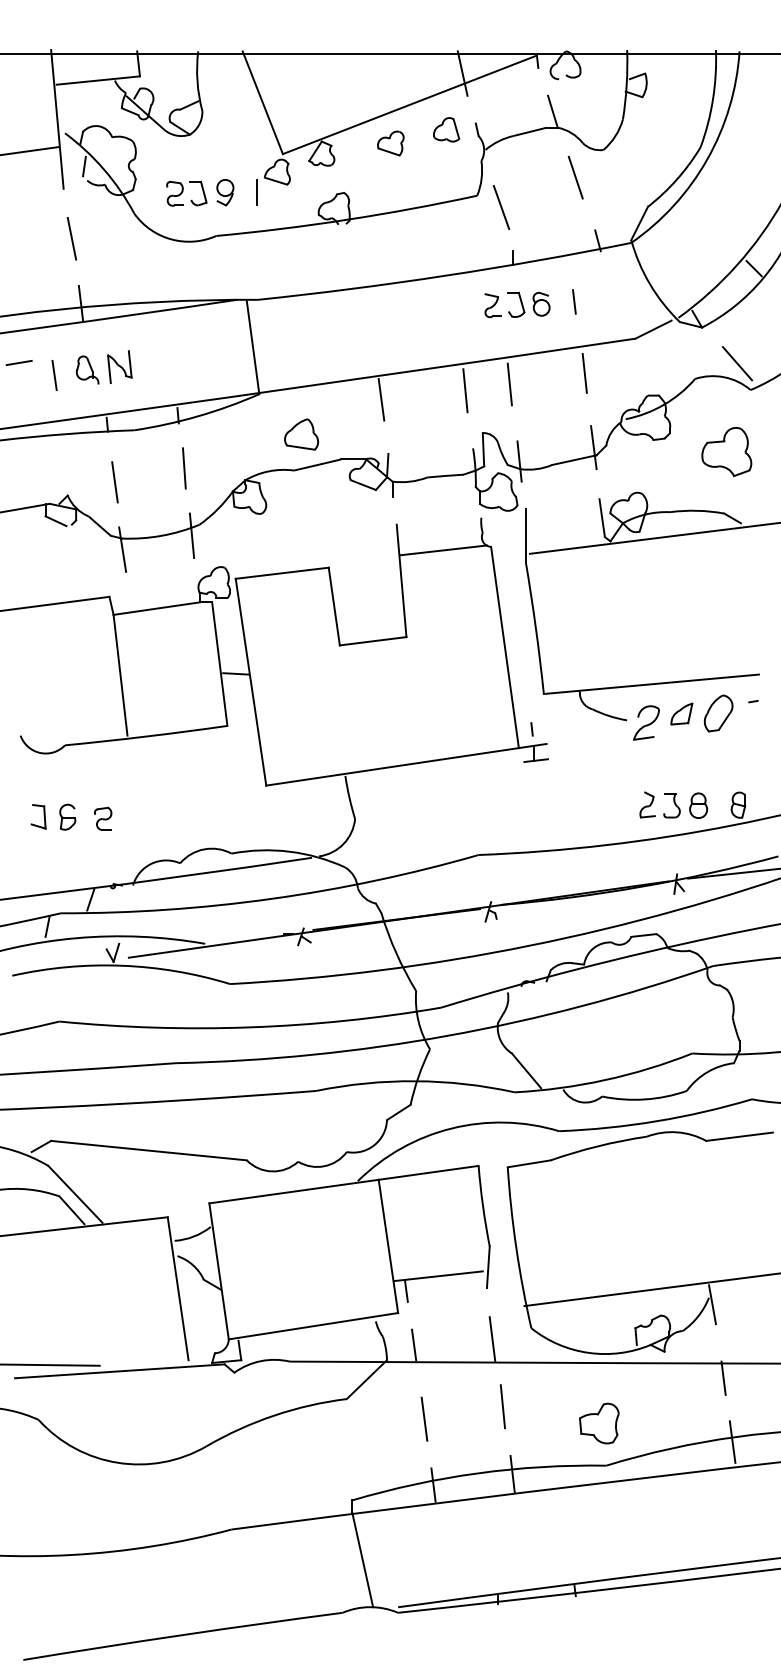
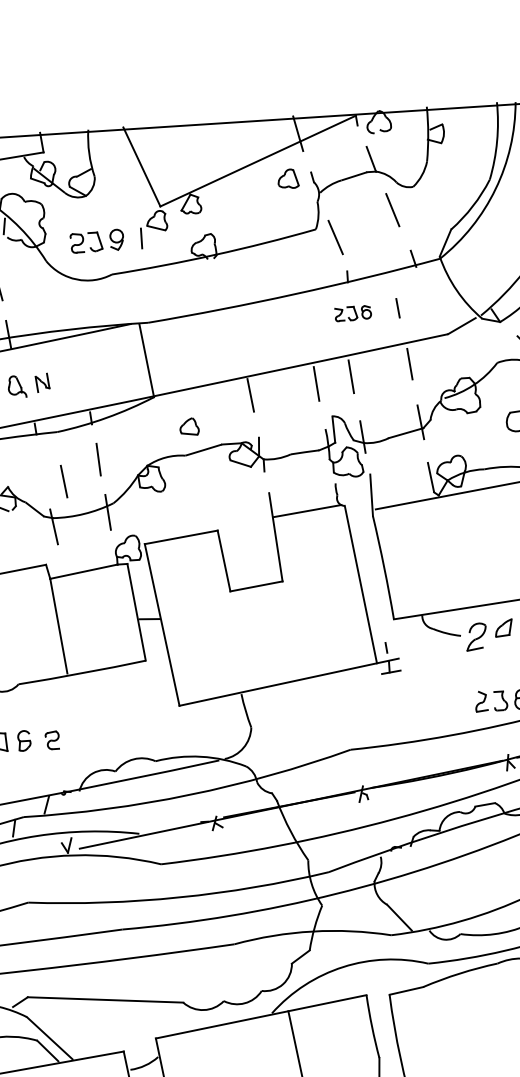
part: (390, 143) -> (244, 192), removed
part: (517, 304) -> (353, 313), size x0.7
part: (119, 366) -> (42, 382), size x0.7
part: (301, 434) -> (189, 426), size x0.7
line: (114, 482) -> (63, 481), moved

